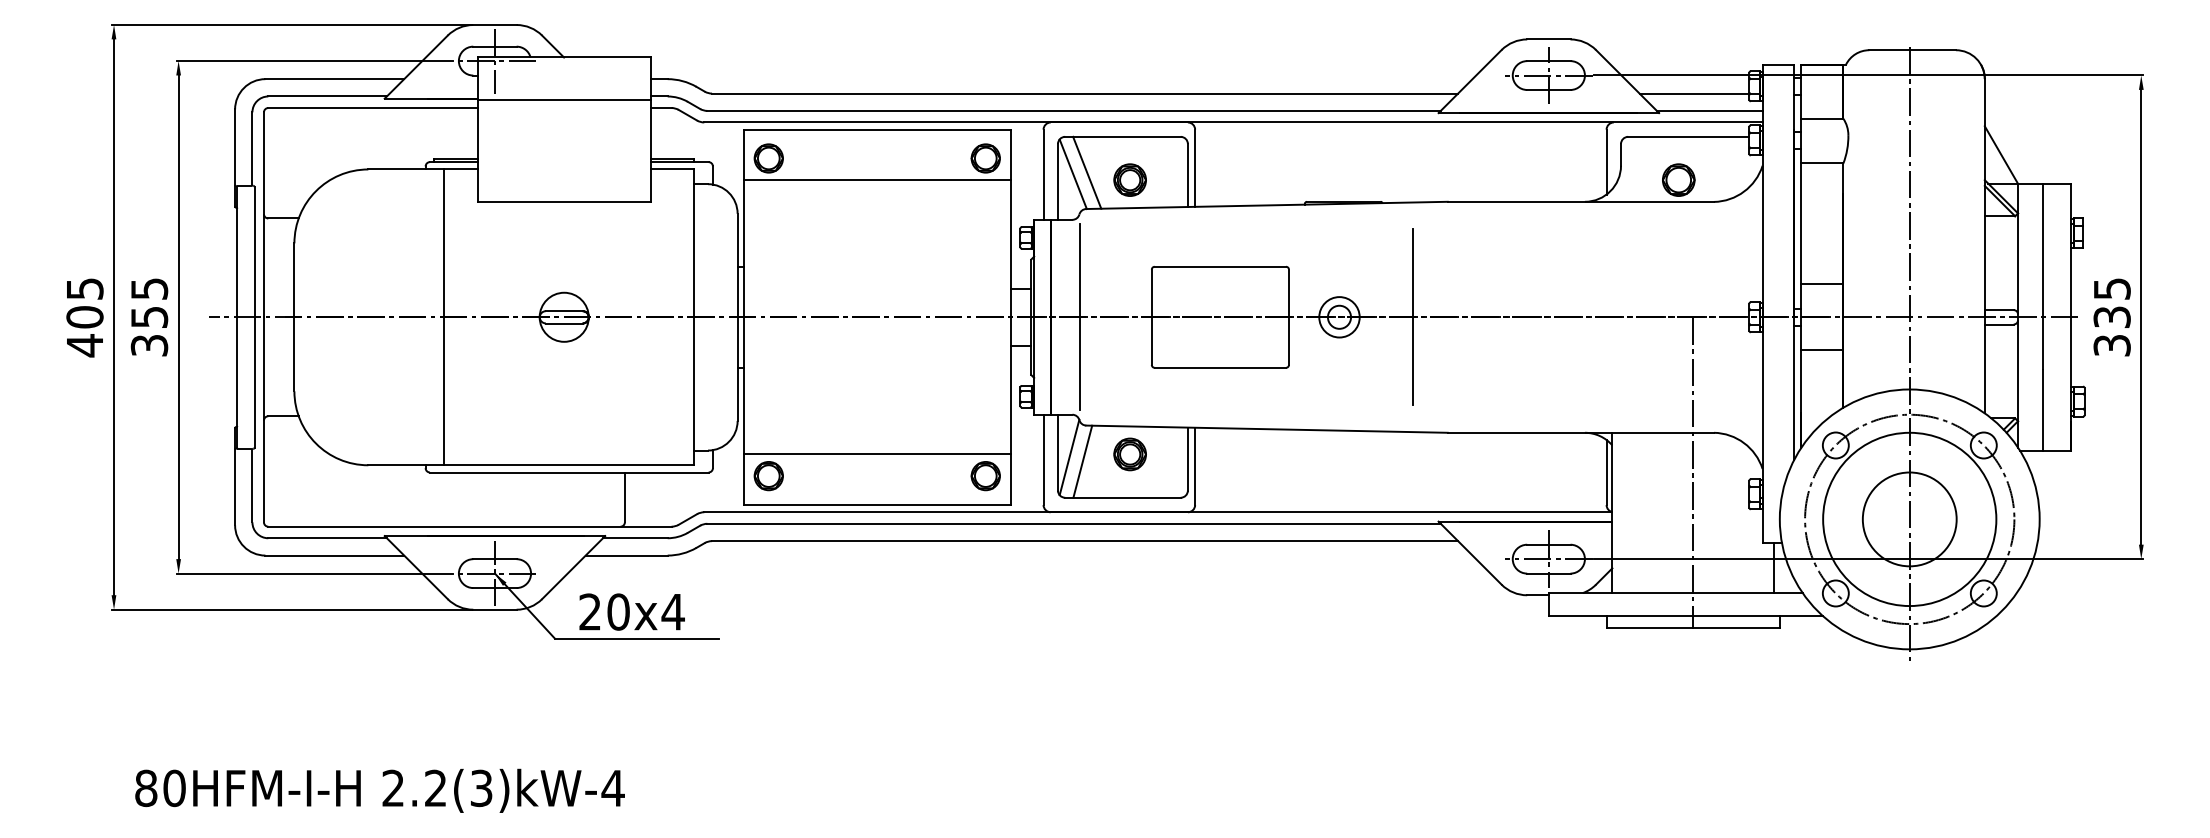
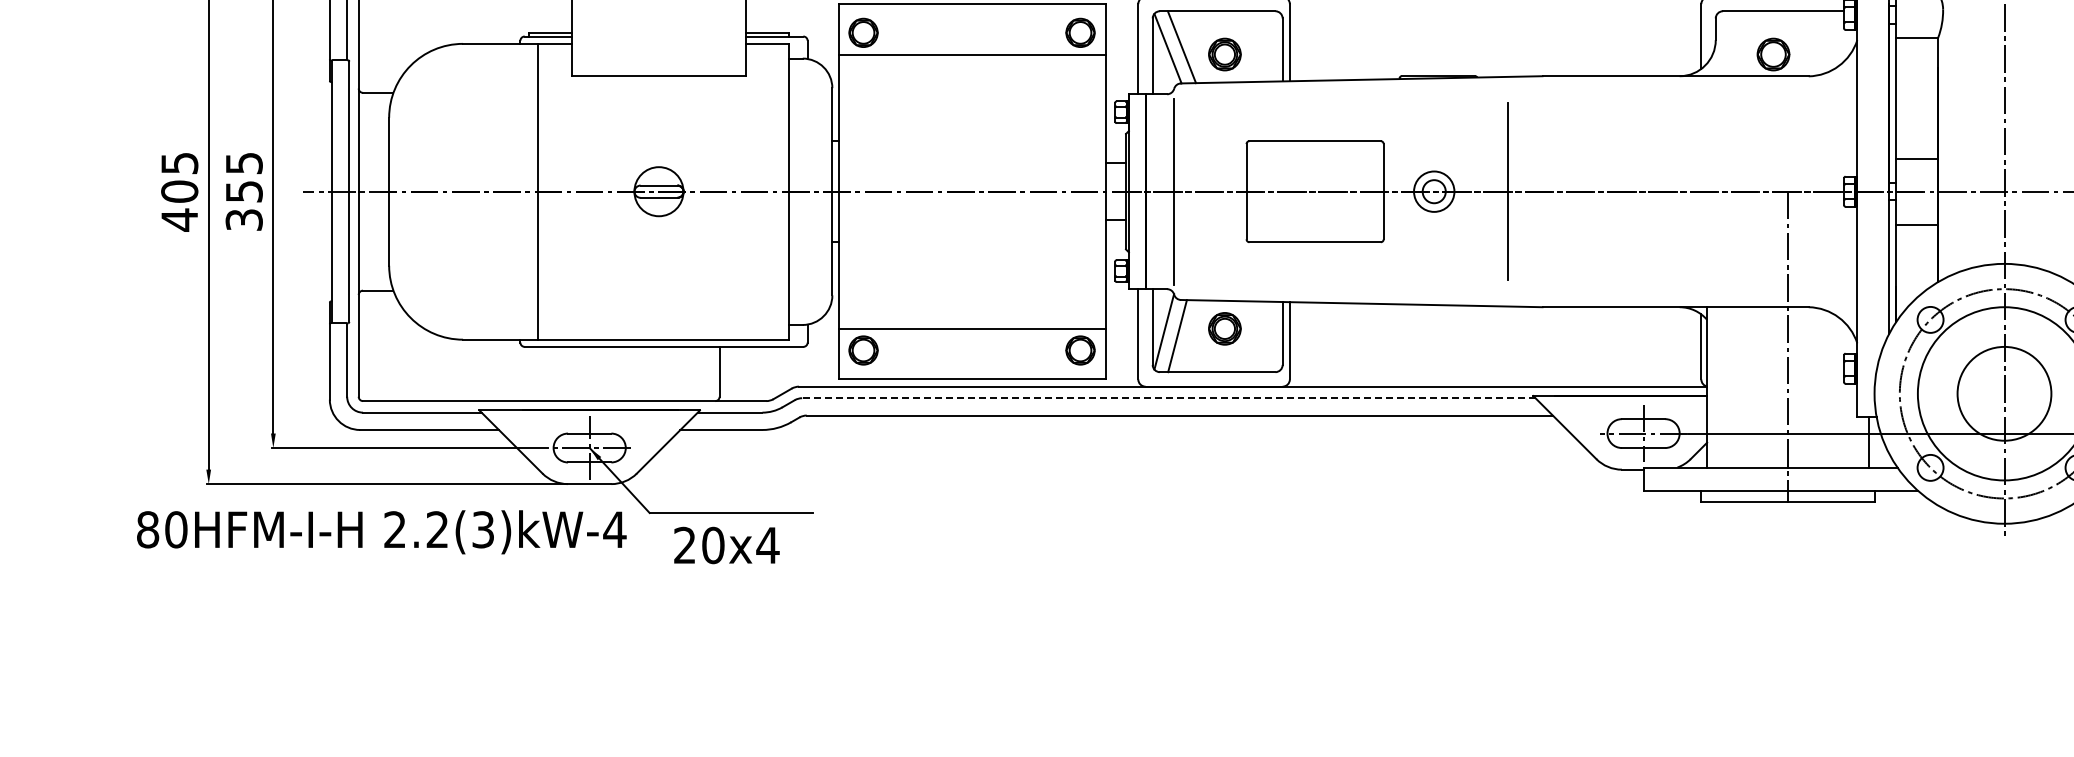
line: (1074, 523) -> (1169, 397), solid -> dashed
text: (631, 611) -> (726, 544), moved
text: (379, 790) -> (381, 531), moved

